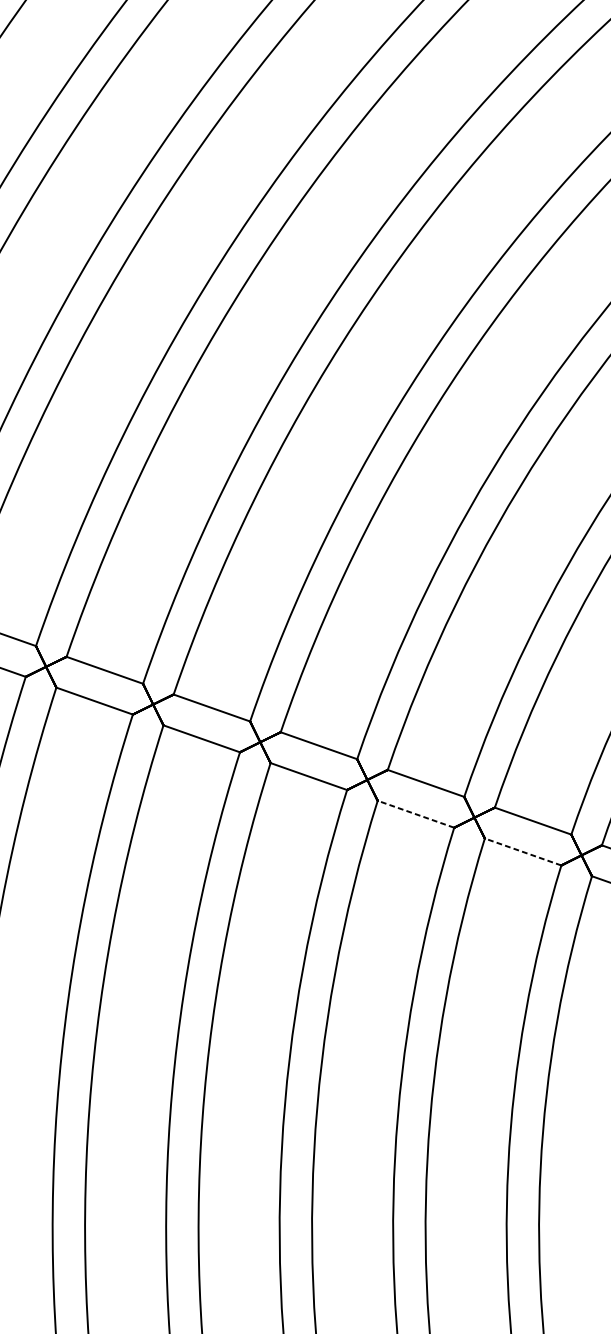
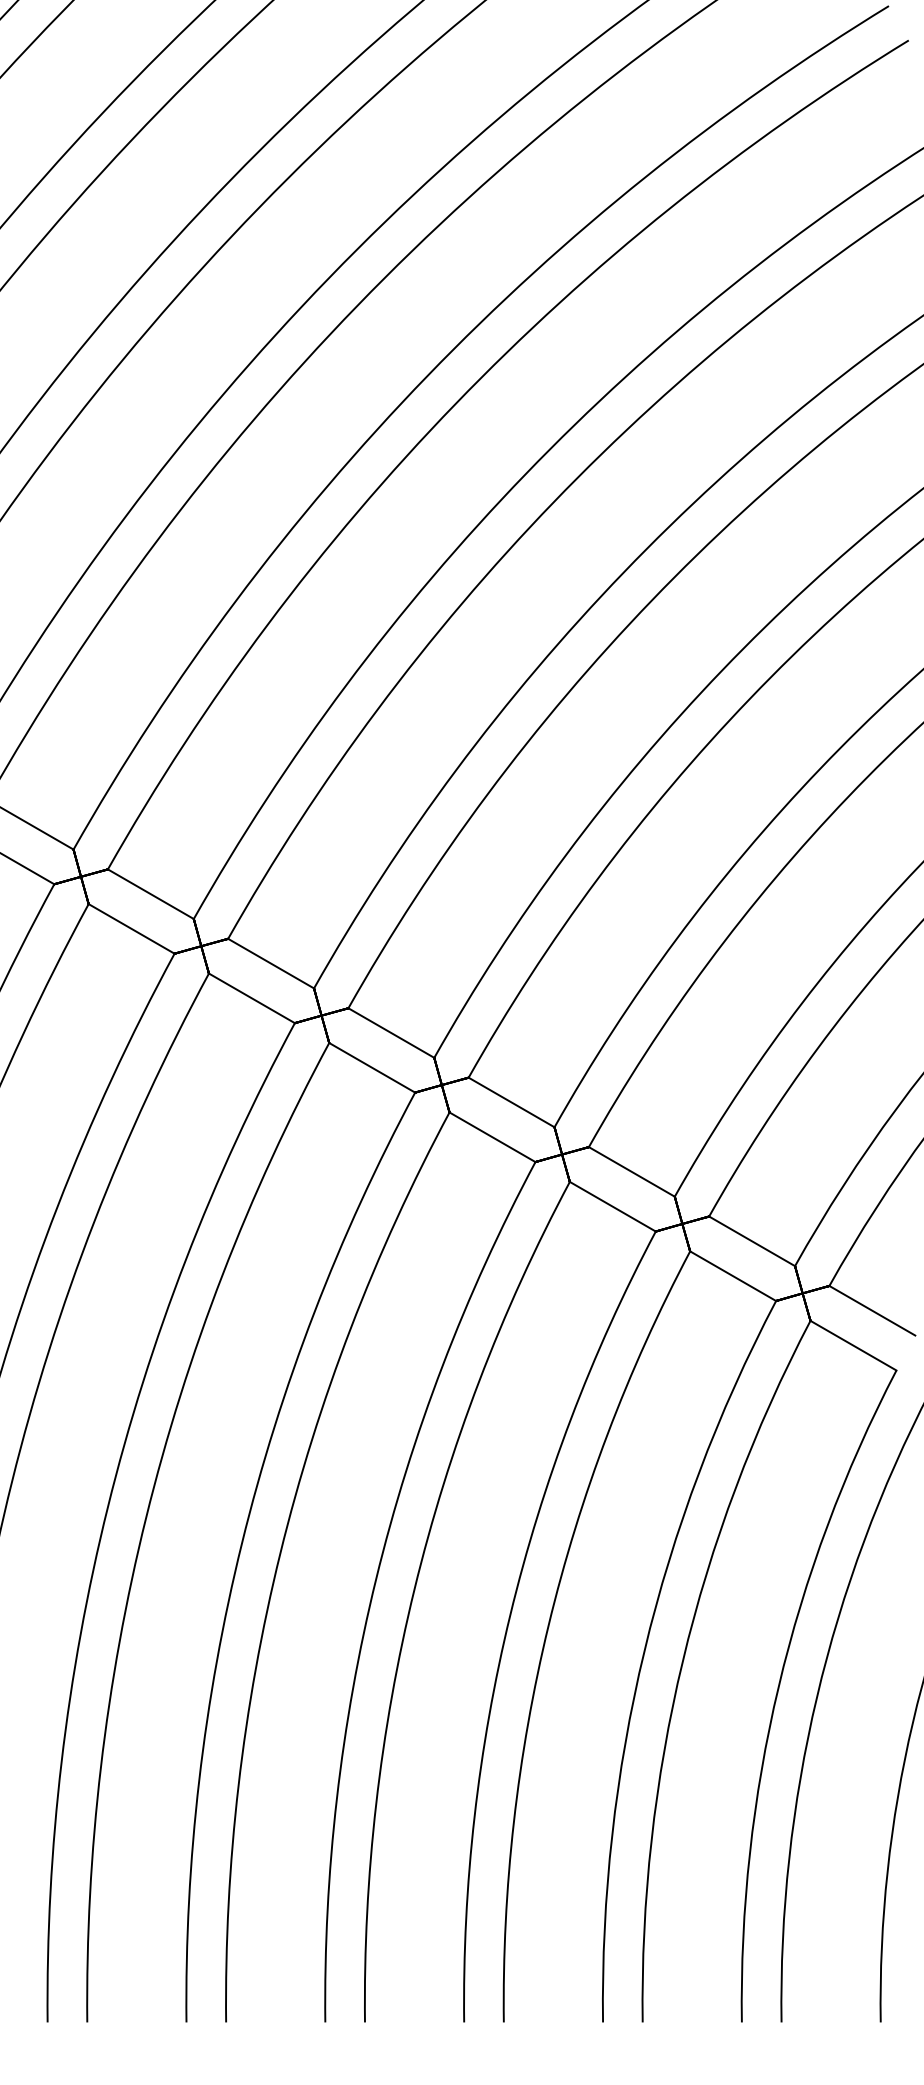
line: (415, 814) -> (612, 1206), dashed -> solid
line: (523, 852) -> (733, 1276), dashed -> solid

